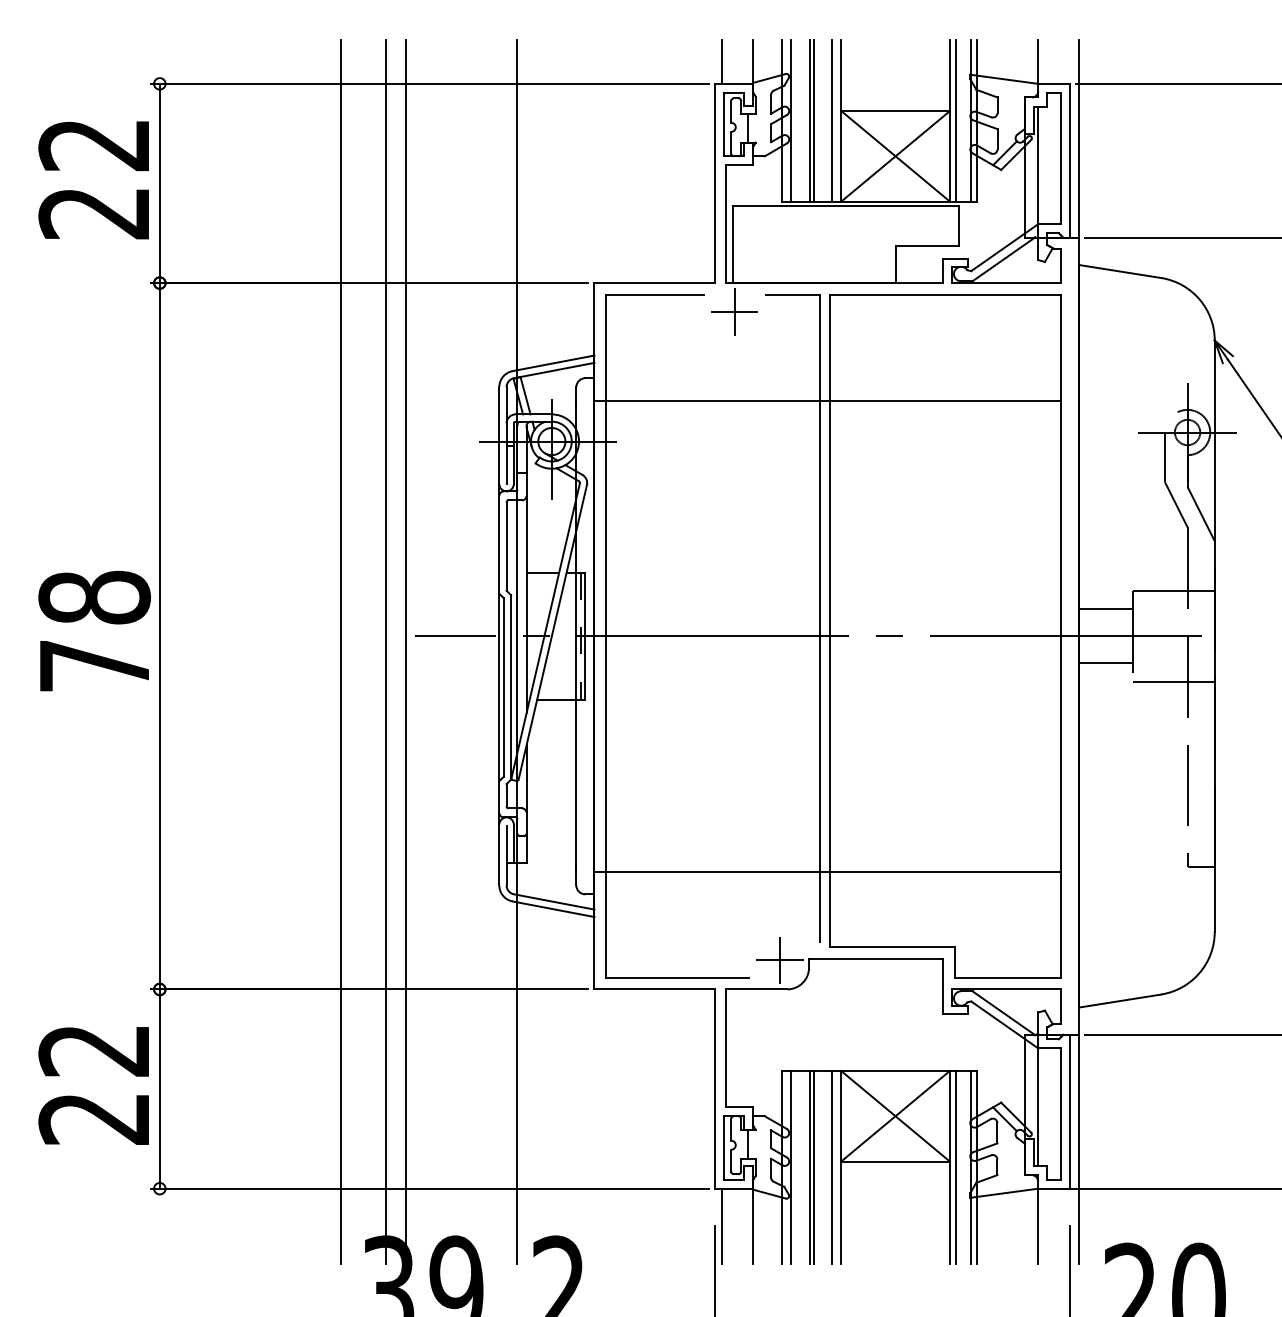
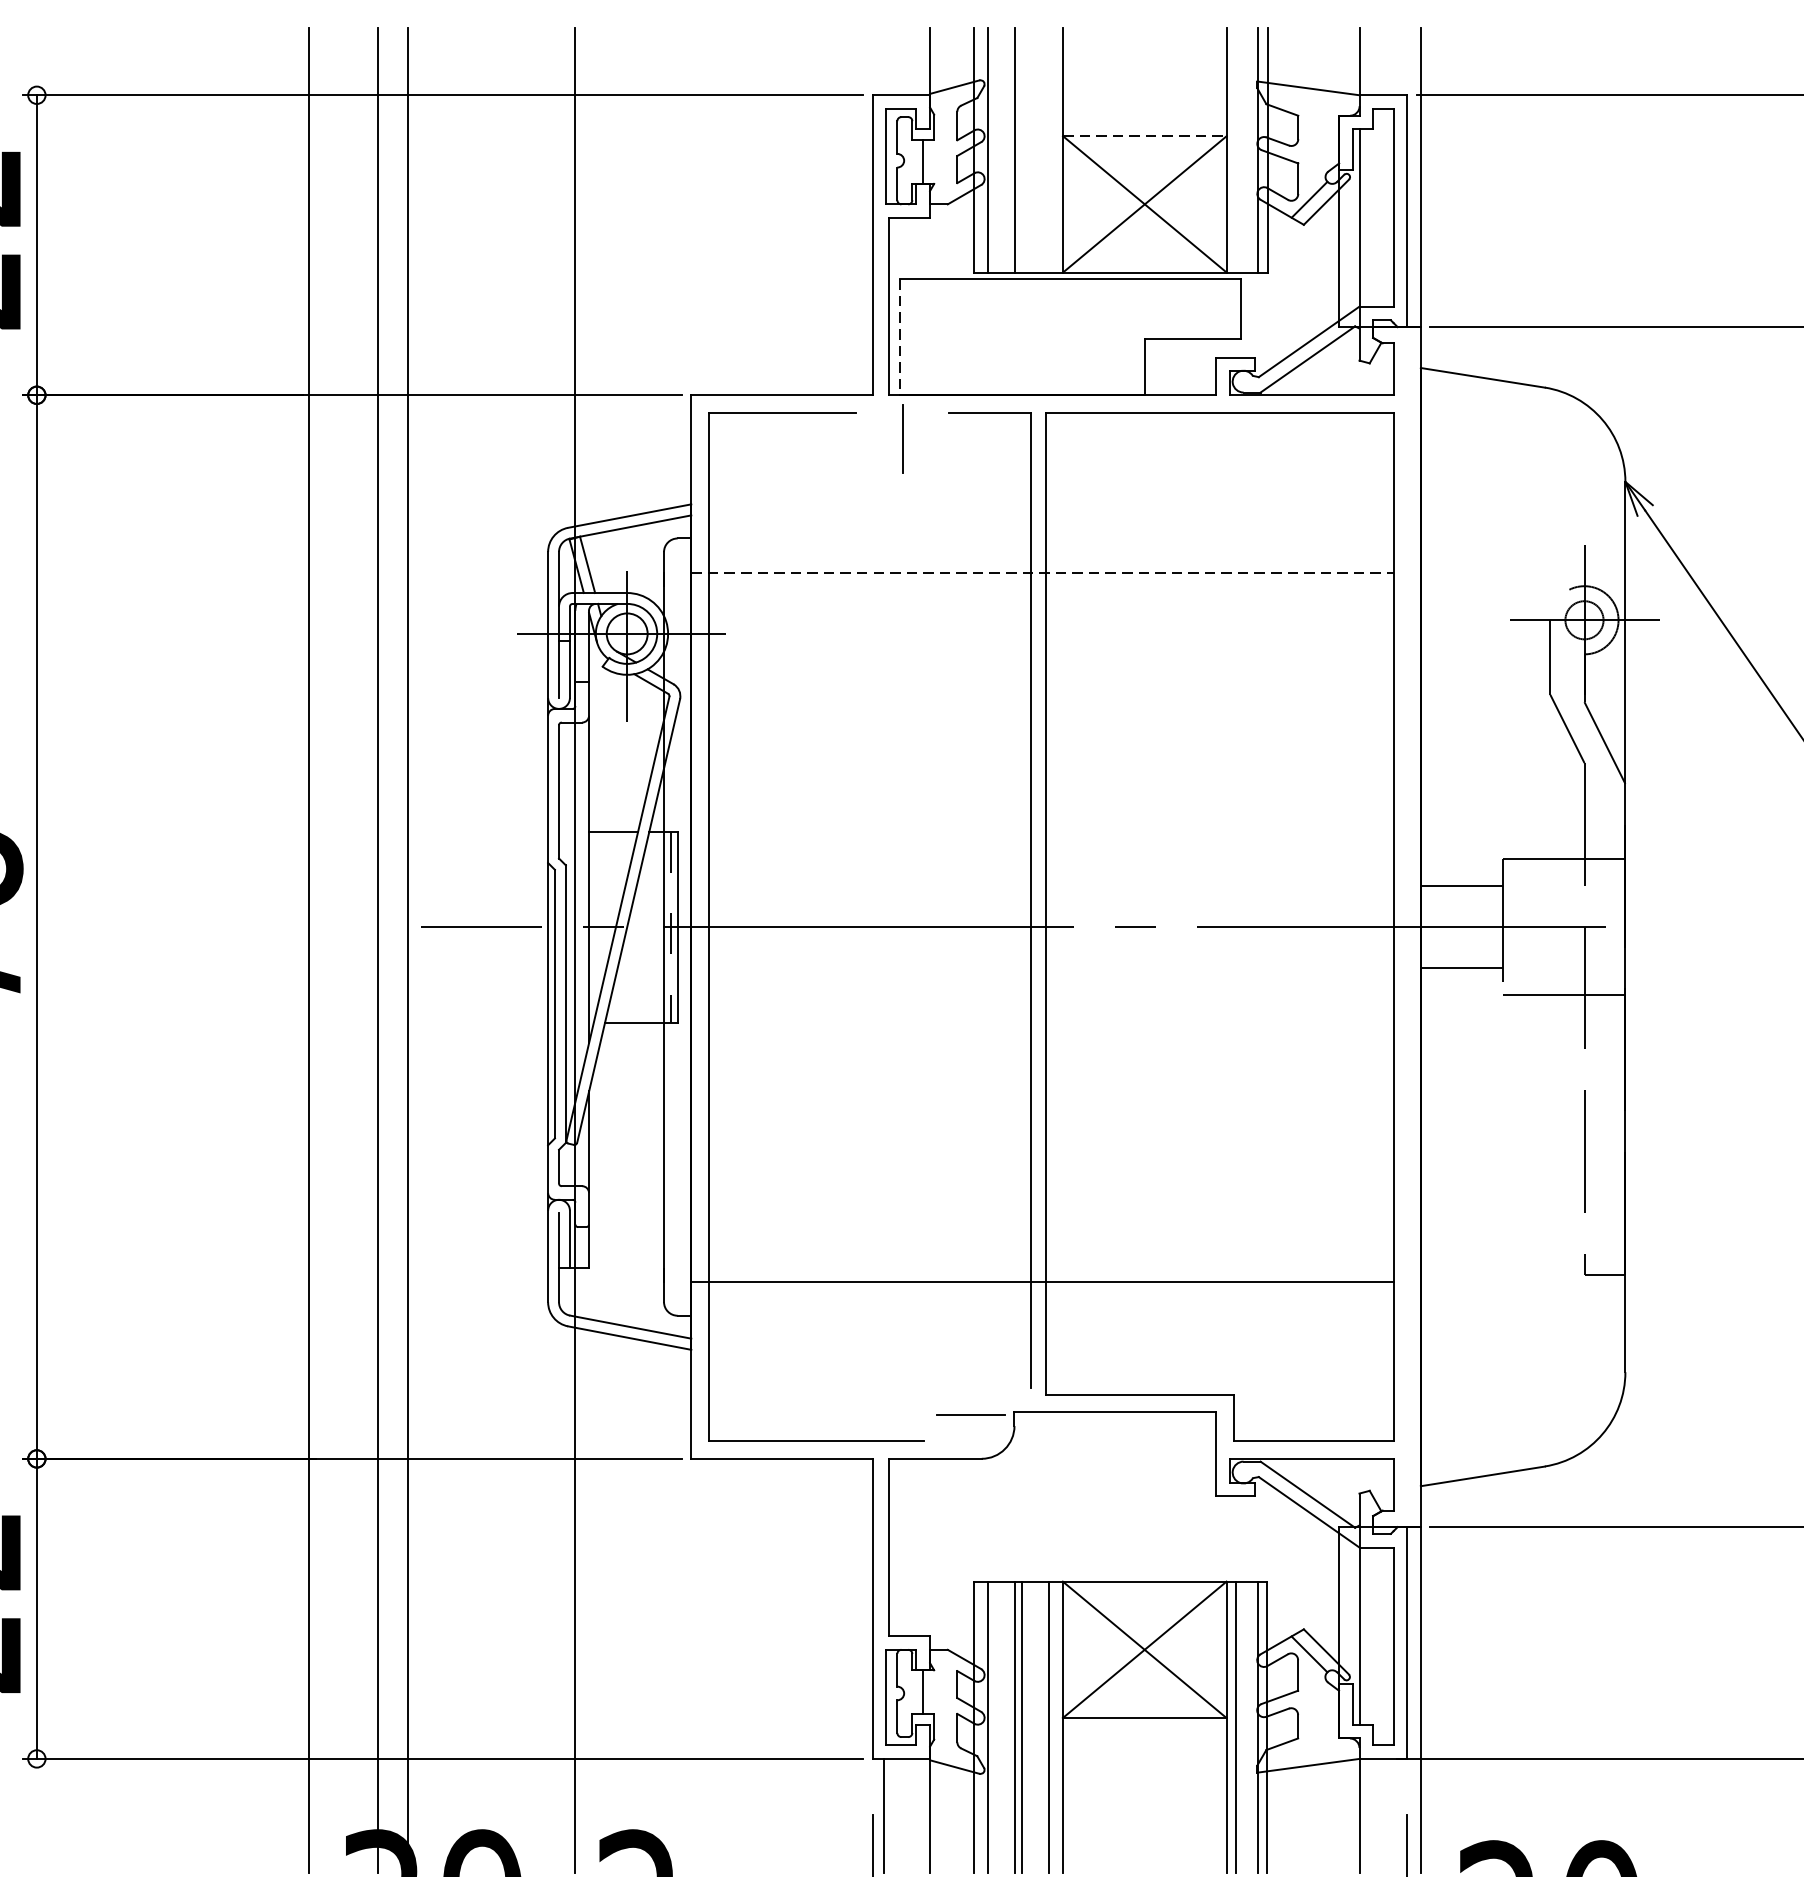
line: (722, 61) -> (884, 61), removed
line: (896, 111) -> (1146, 136), solid -> dashed
line: (814, 120) -> (1022, 150), removed
line: (832, 120) -> (1049, 150), removed
line: (956, 120) -> (1236, 150), removed
line: (732, 245) -> (899, 338), solid -> dashed
line: (734, 312) -> (902, 439), removed
line: (828, 400) -> (1043, 572), solid -> dashed
line: (780, 960) -> (971, 1415), removed

